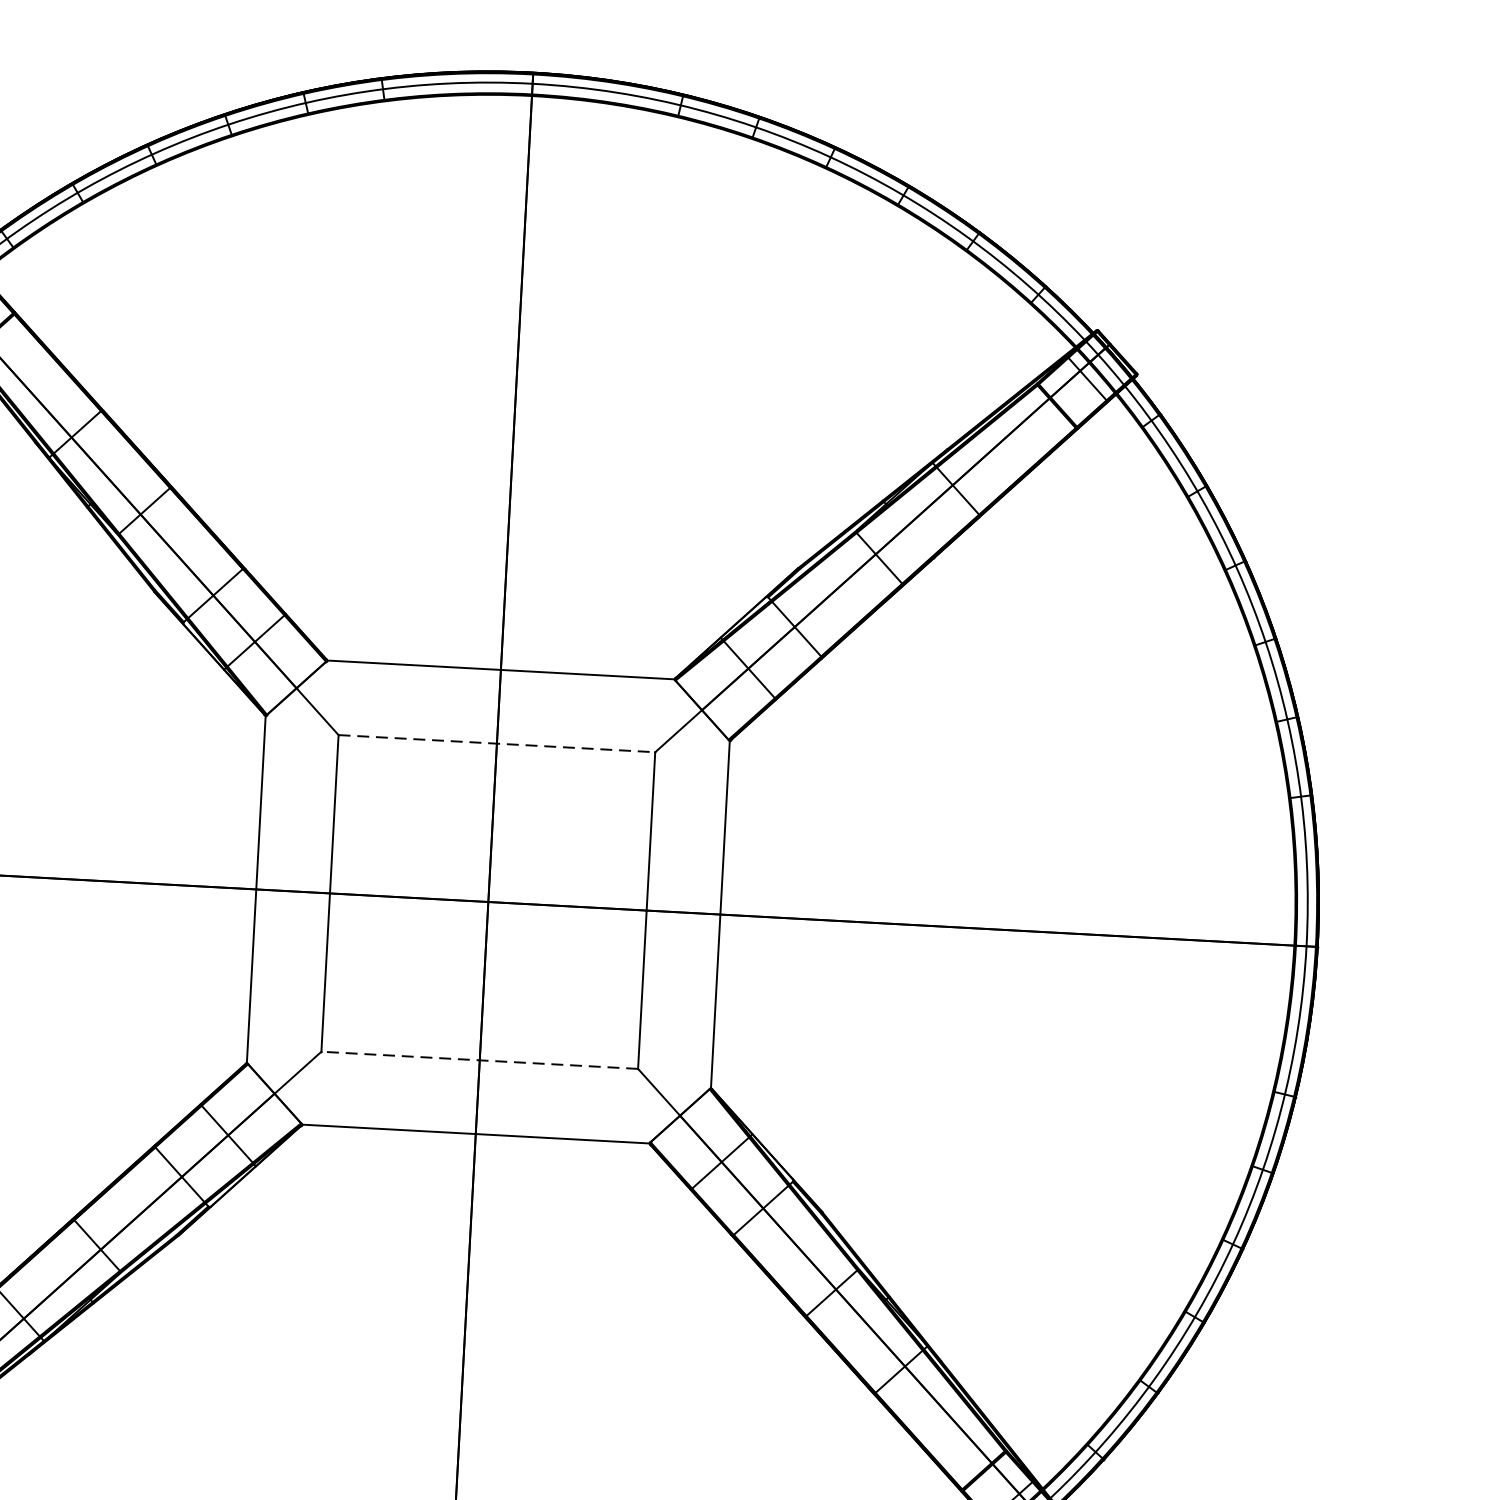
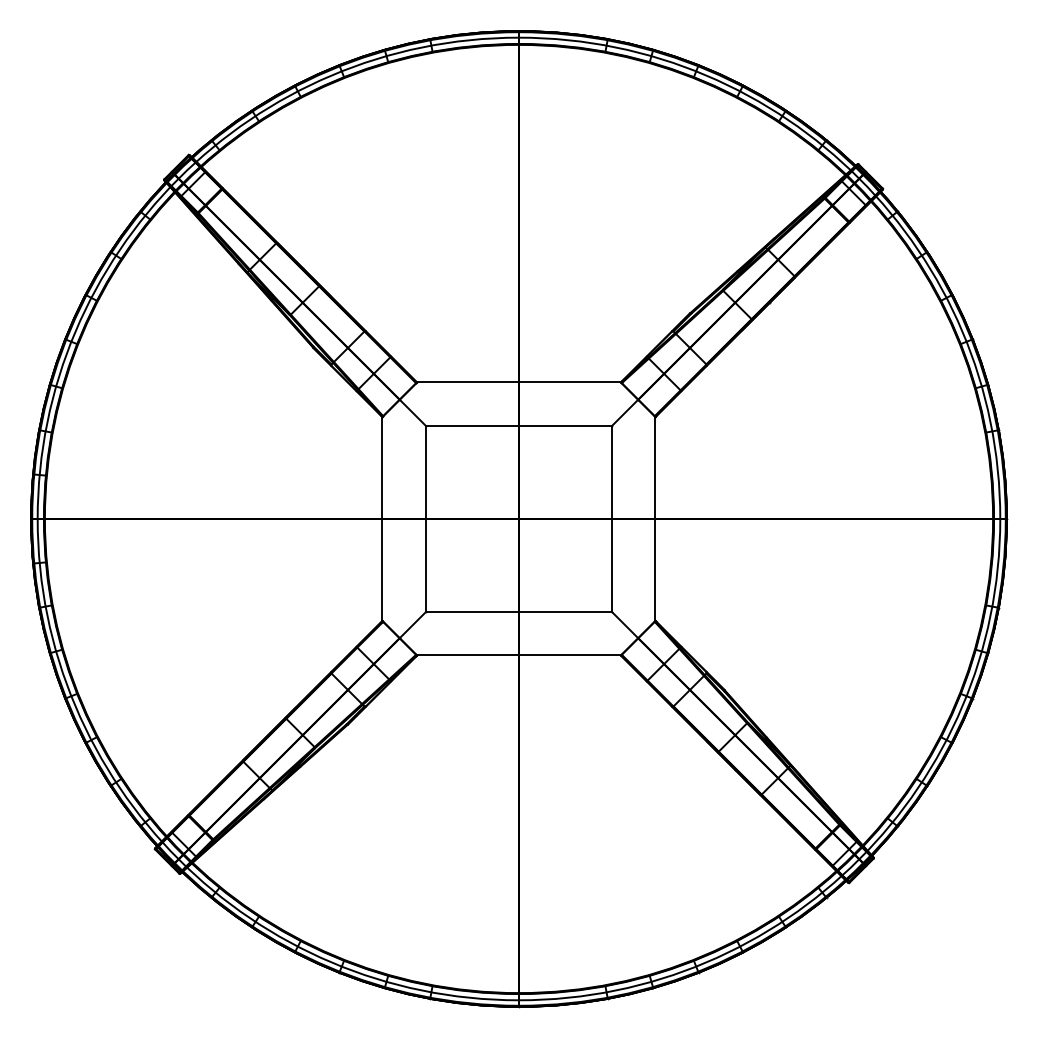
line: (497, 743) -> (519, 425), dashed -> solid
line: (478, 1060) -> (518, 612), dashed -> solid

